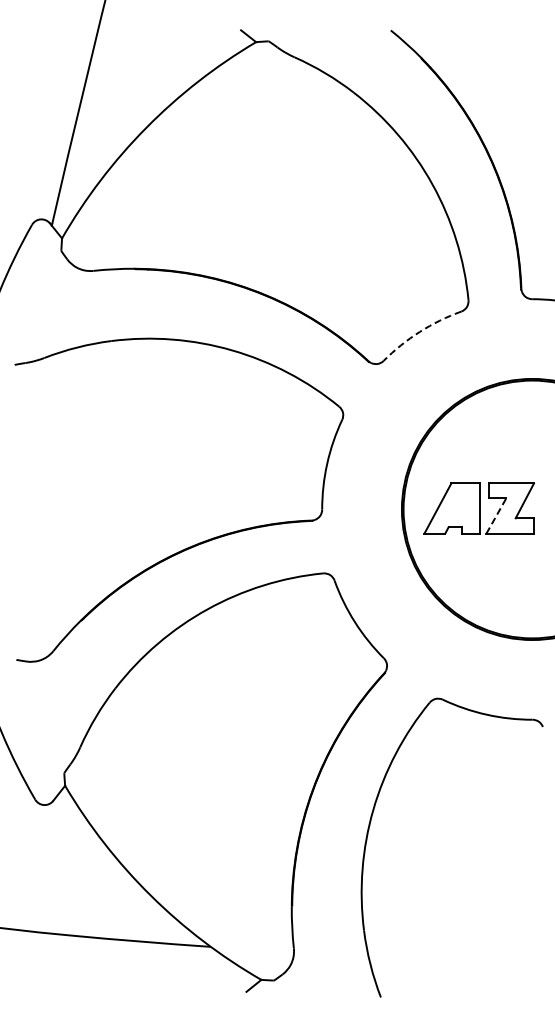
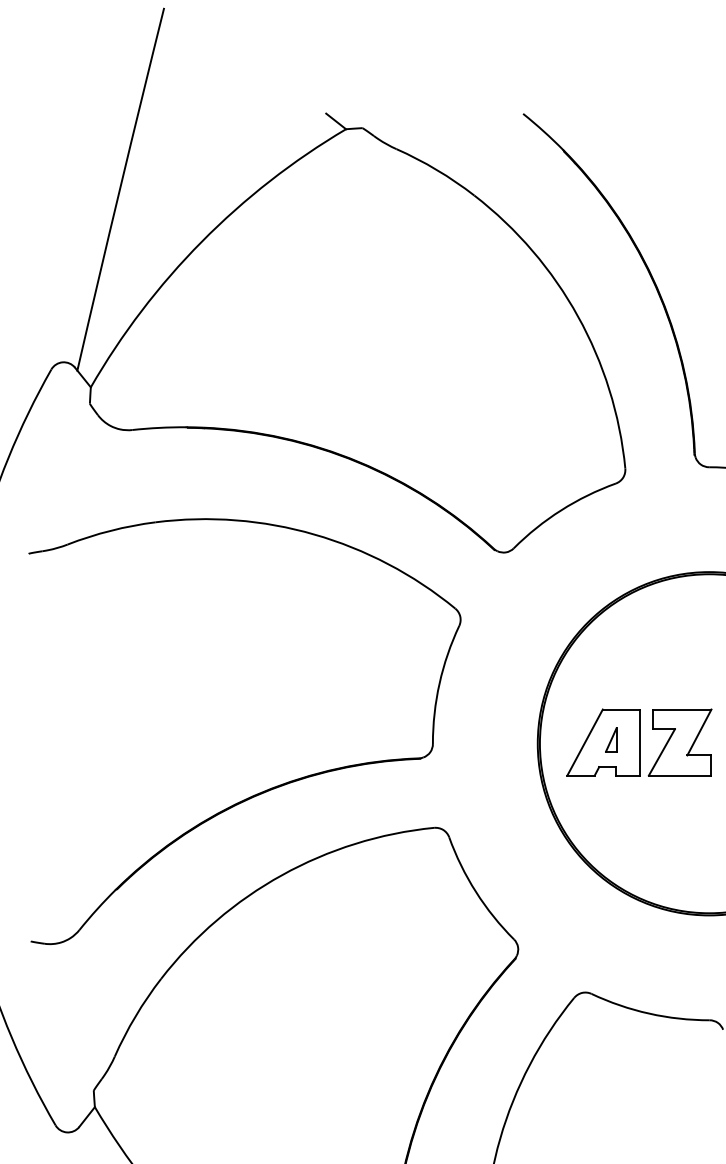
arc: (419, 331) -> (560, 509), dashed -> solid
part: (457, 506) -> (610, 739), added
line: (496, 515) -> (662, 751), dashed -> solid

